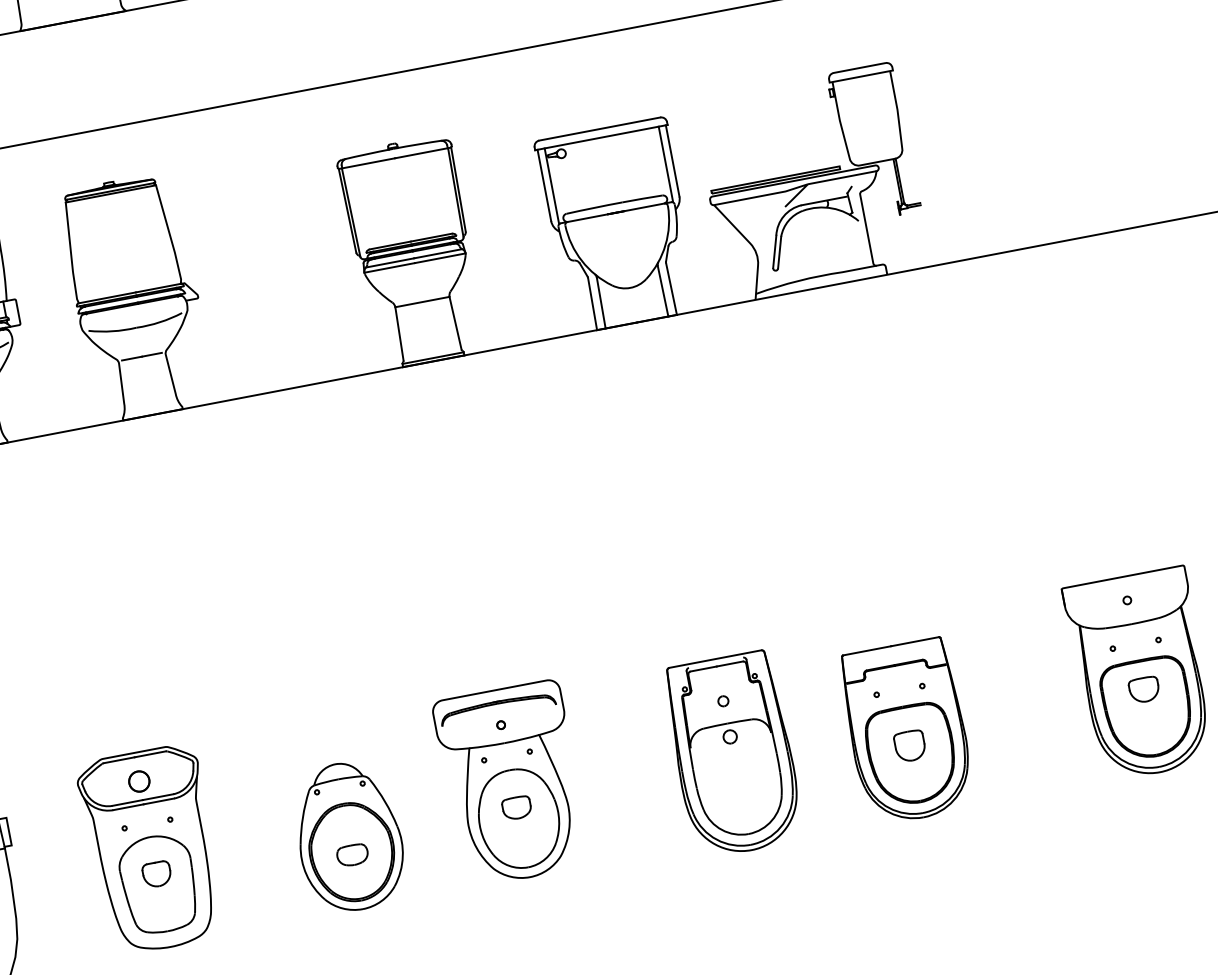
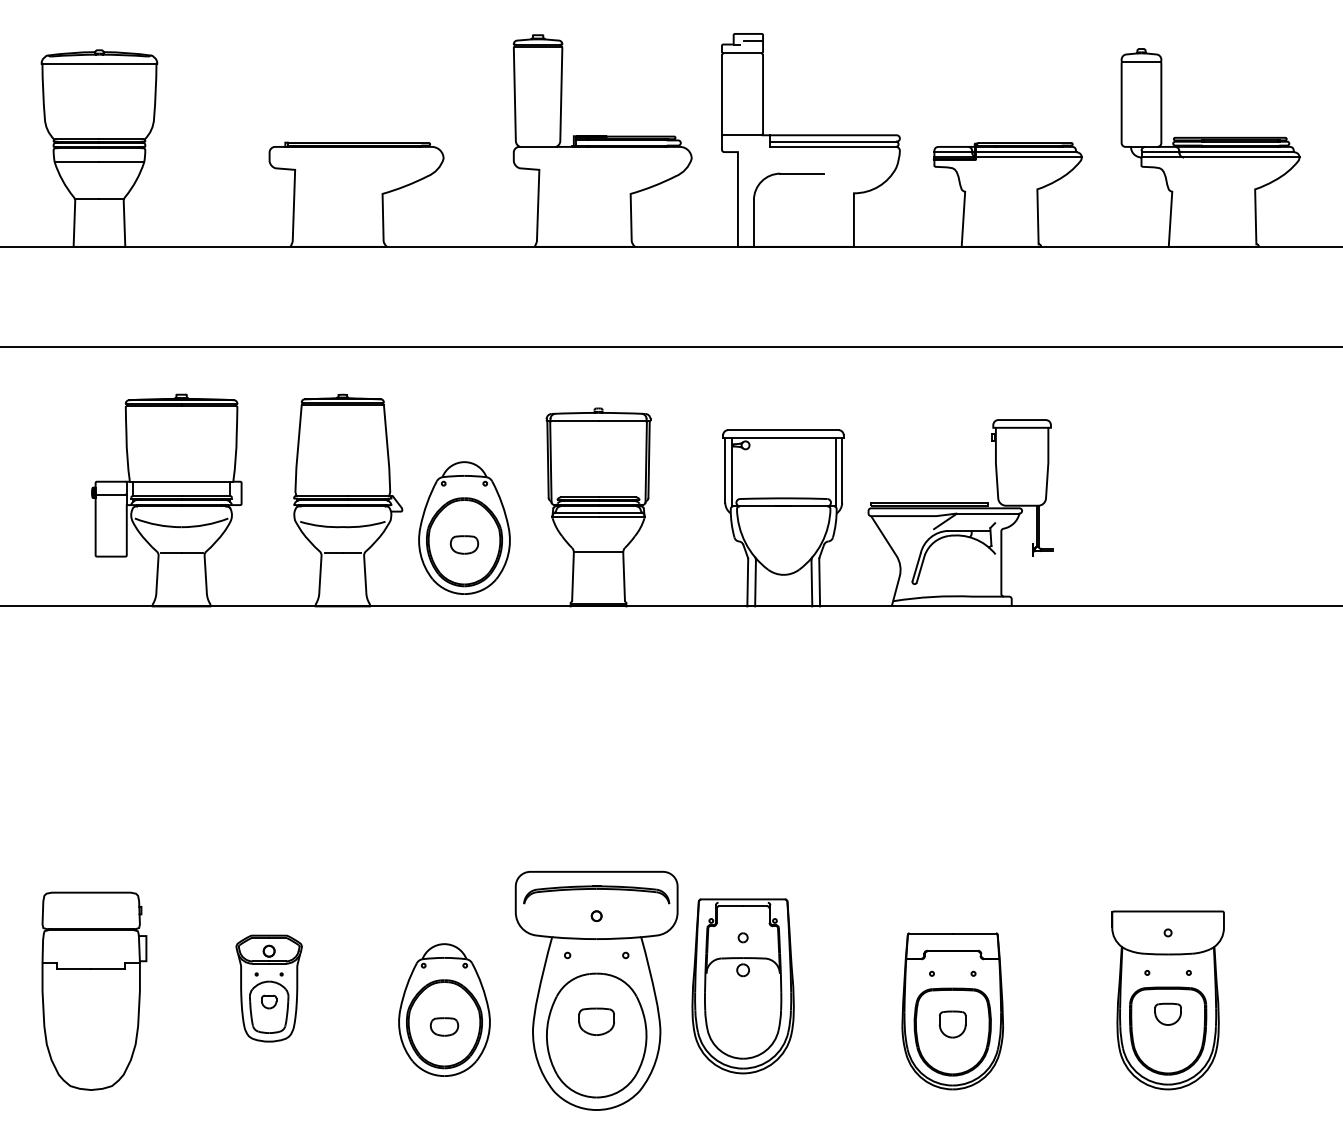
part: (270, 302) -> (464, 527), added
part: (732, 754) -> (742, 986), moved
part: (511, 783) -> (596, 990), size x1.4
part: (151, 849) -> (268, 988), size x0.6

